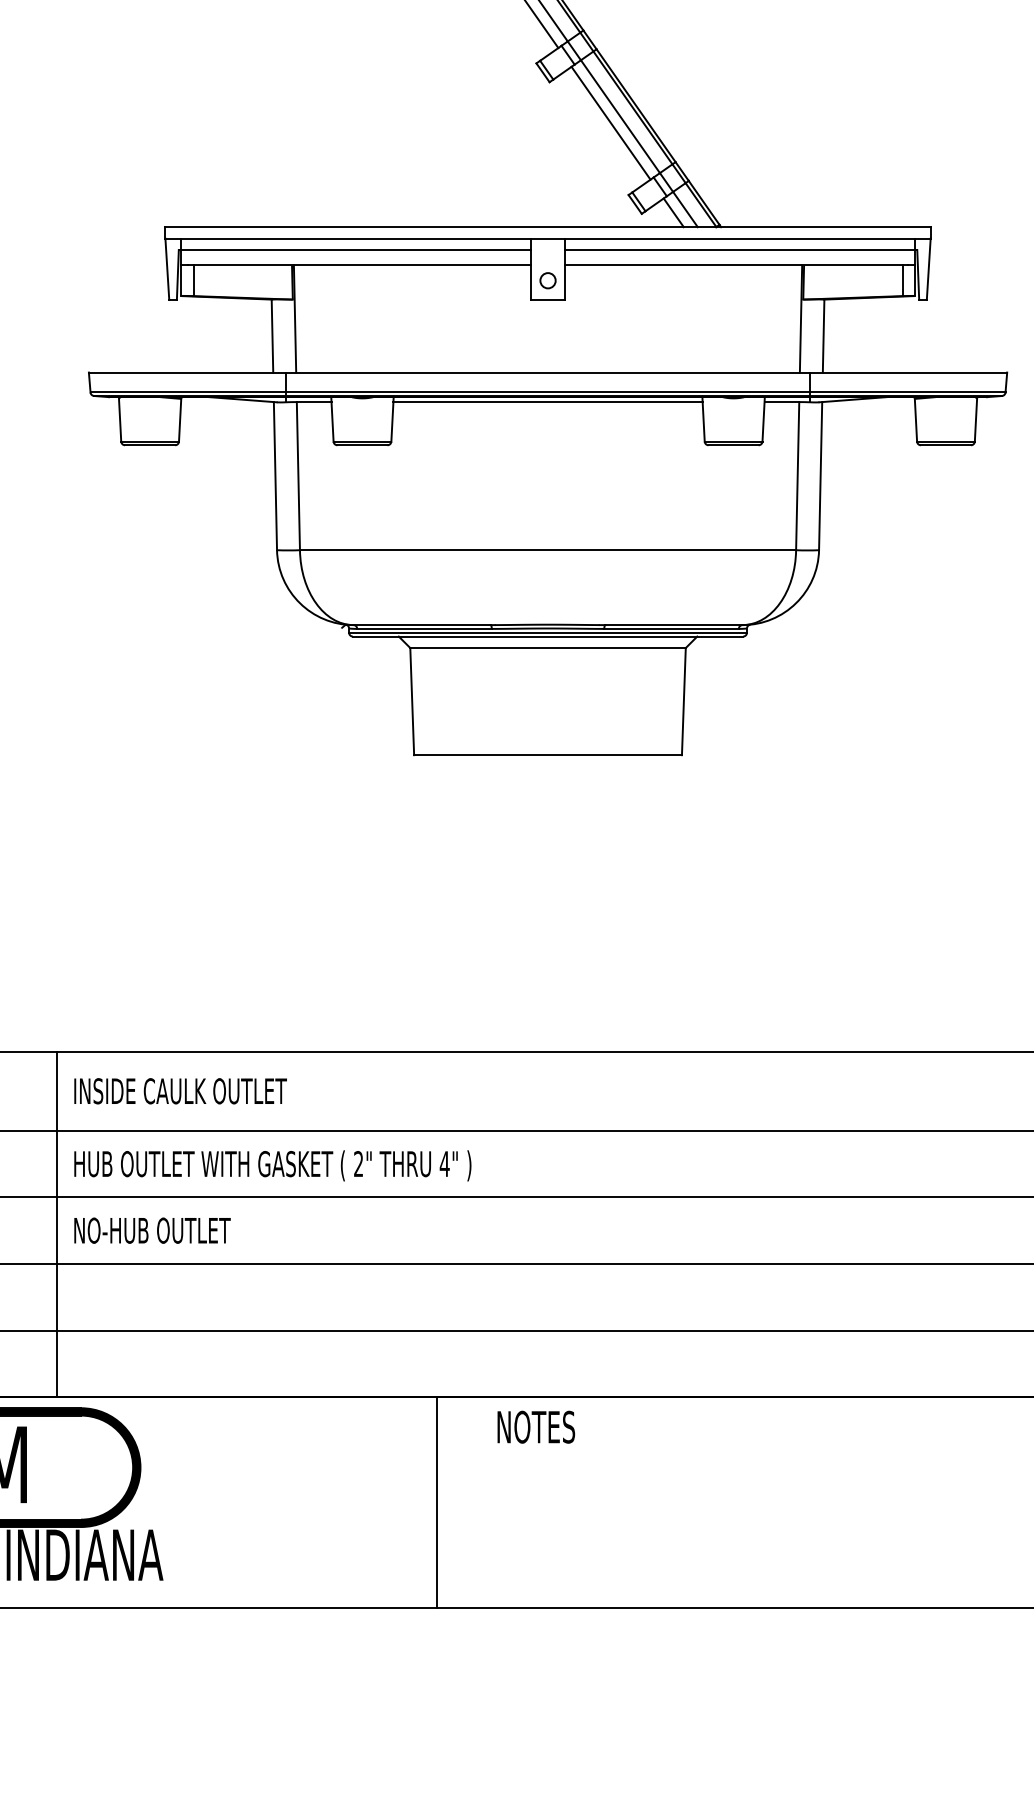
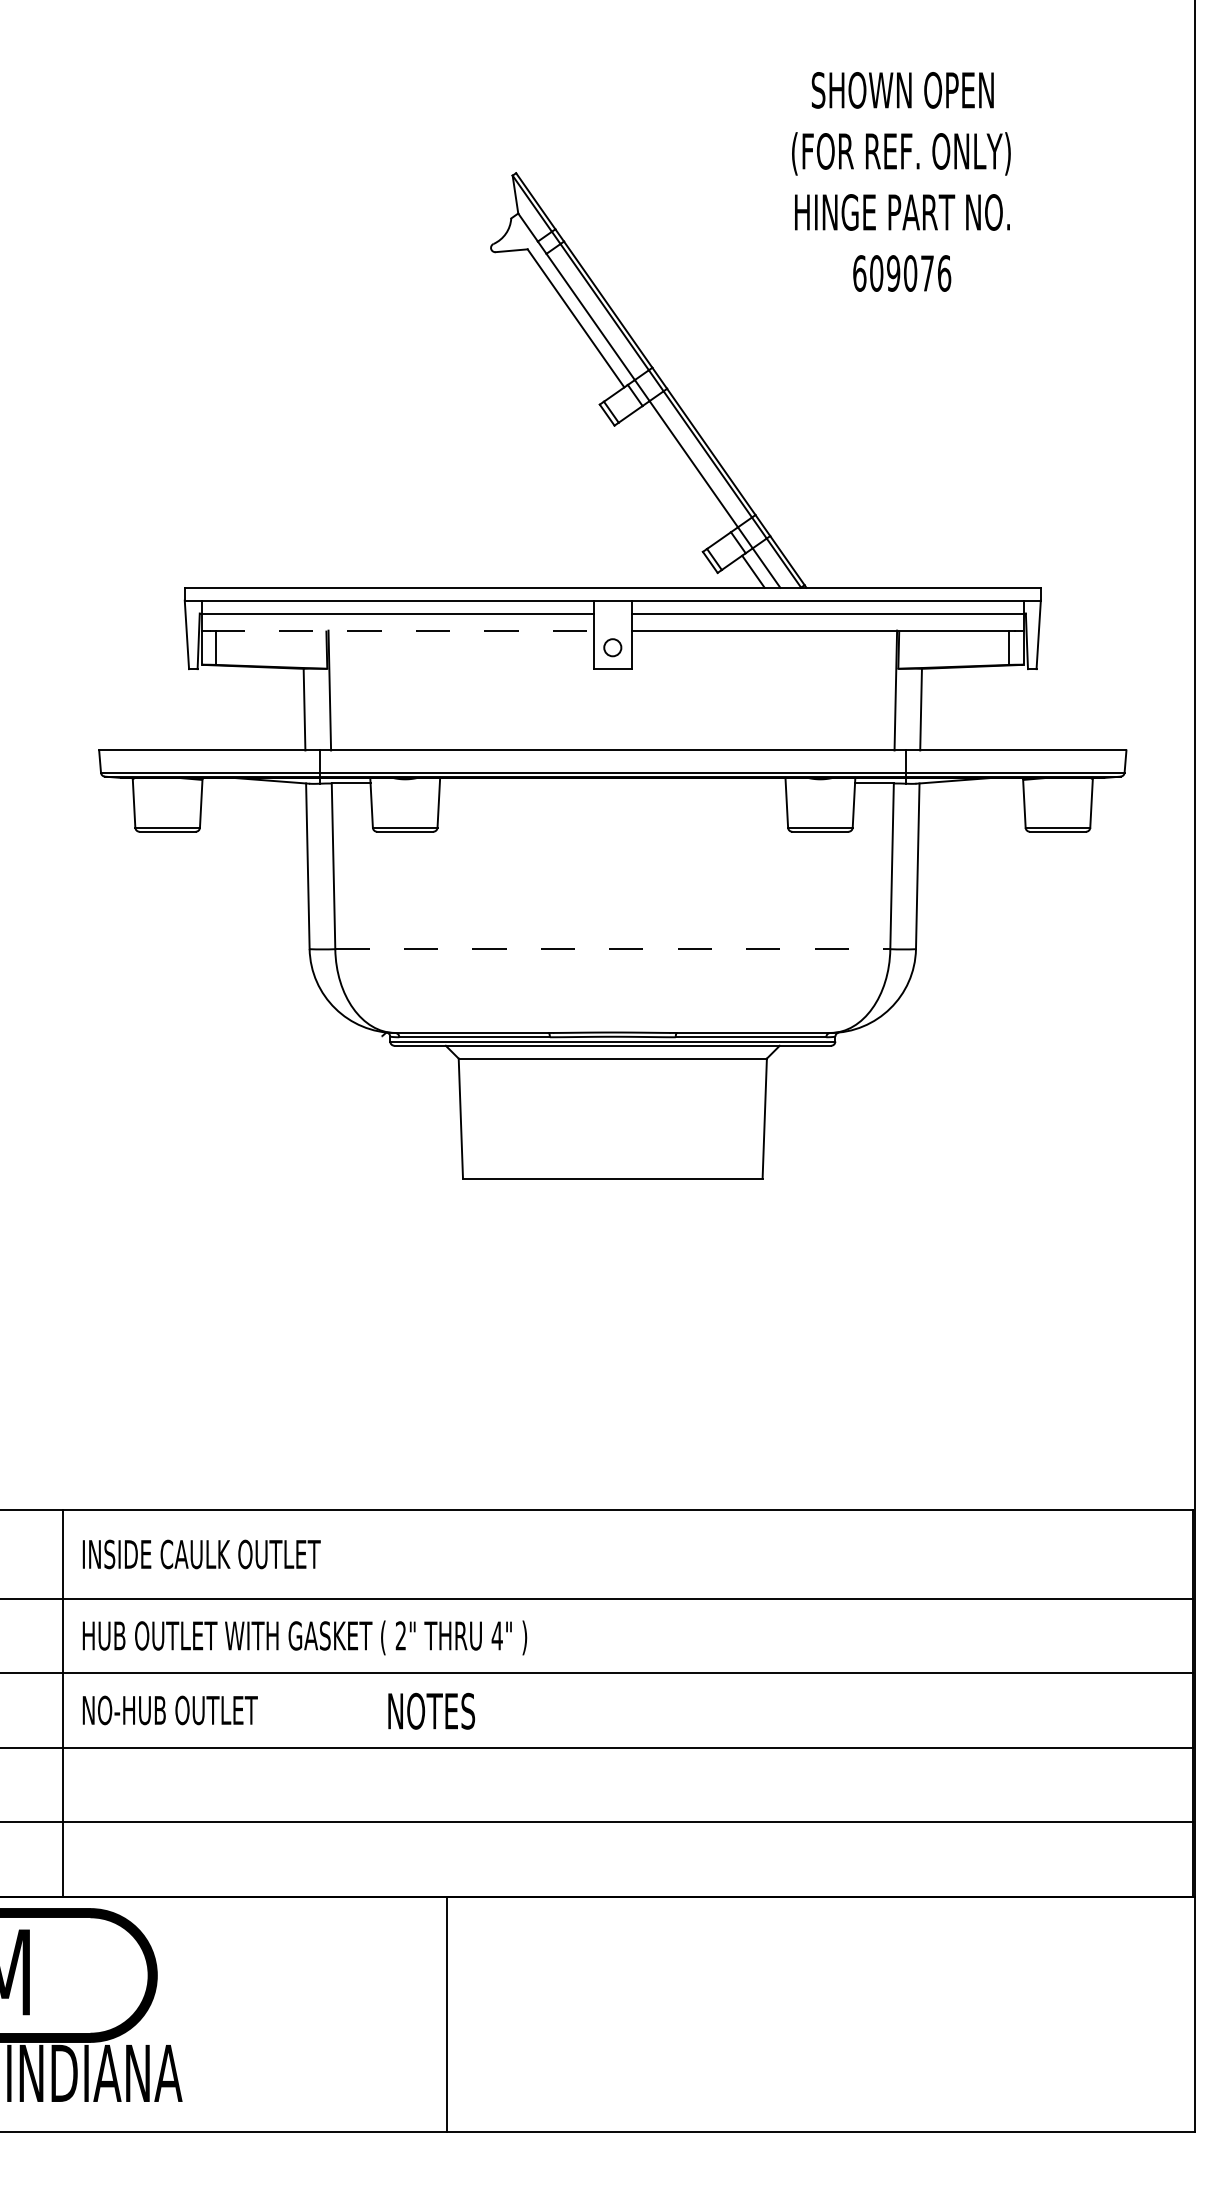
line: (611, 123) -> (683, 471), removed
line: (360, 265) -> (402, 630), solid -> dashed
line: (547, 402) -> (612, 783), removed
line: (547, 550) -> (612, 949), solid -> dashed
text: (536, 1426) -> (431, 1710), moved
line: (436, 1502) -> (446, 2014), moved

